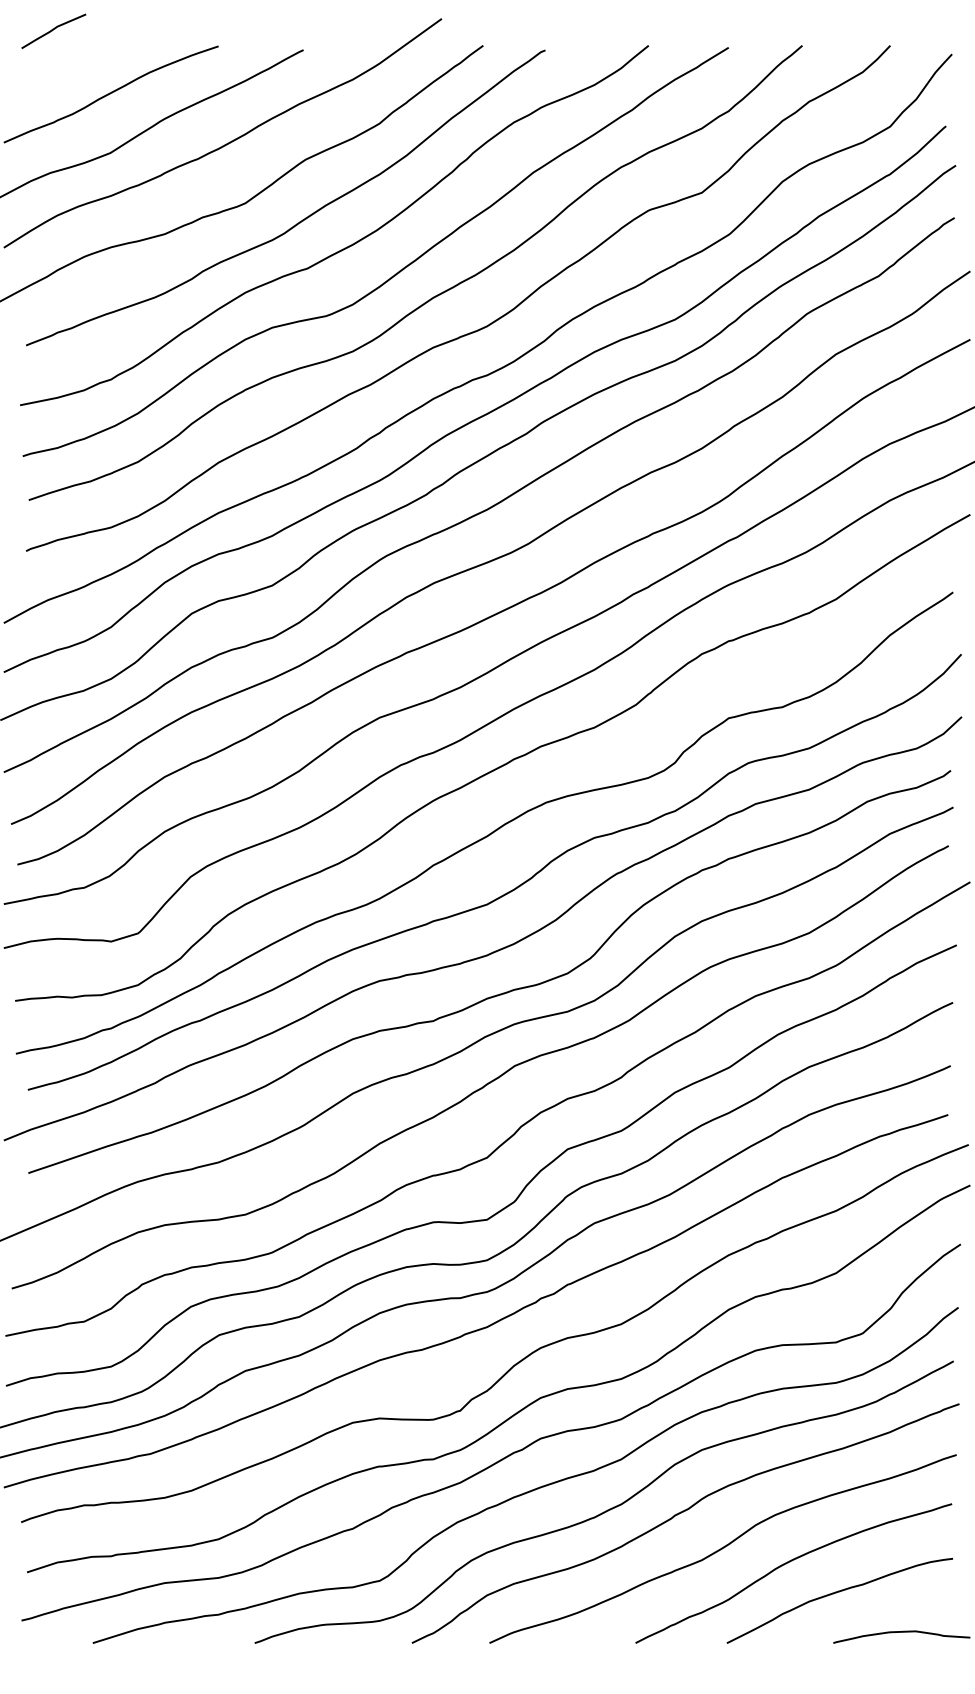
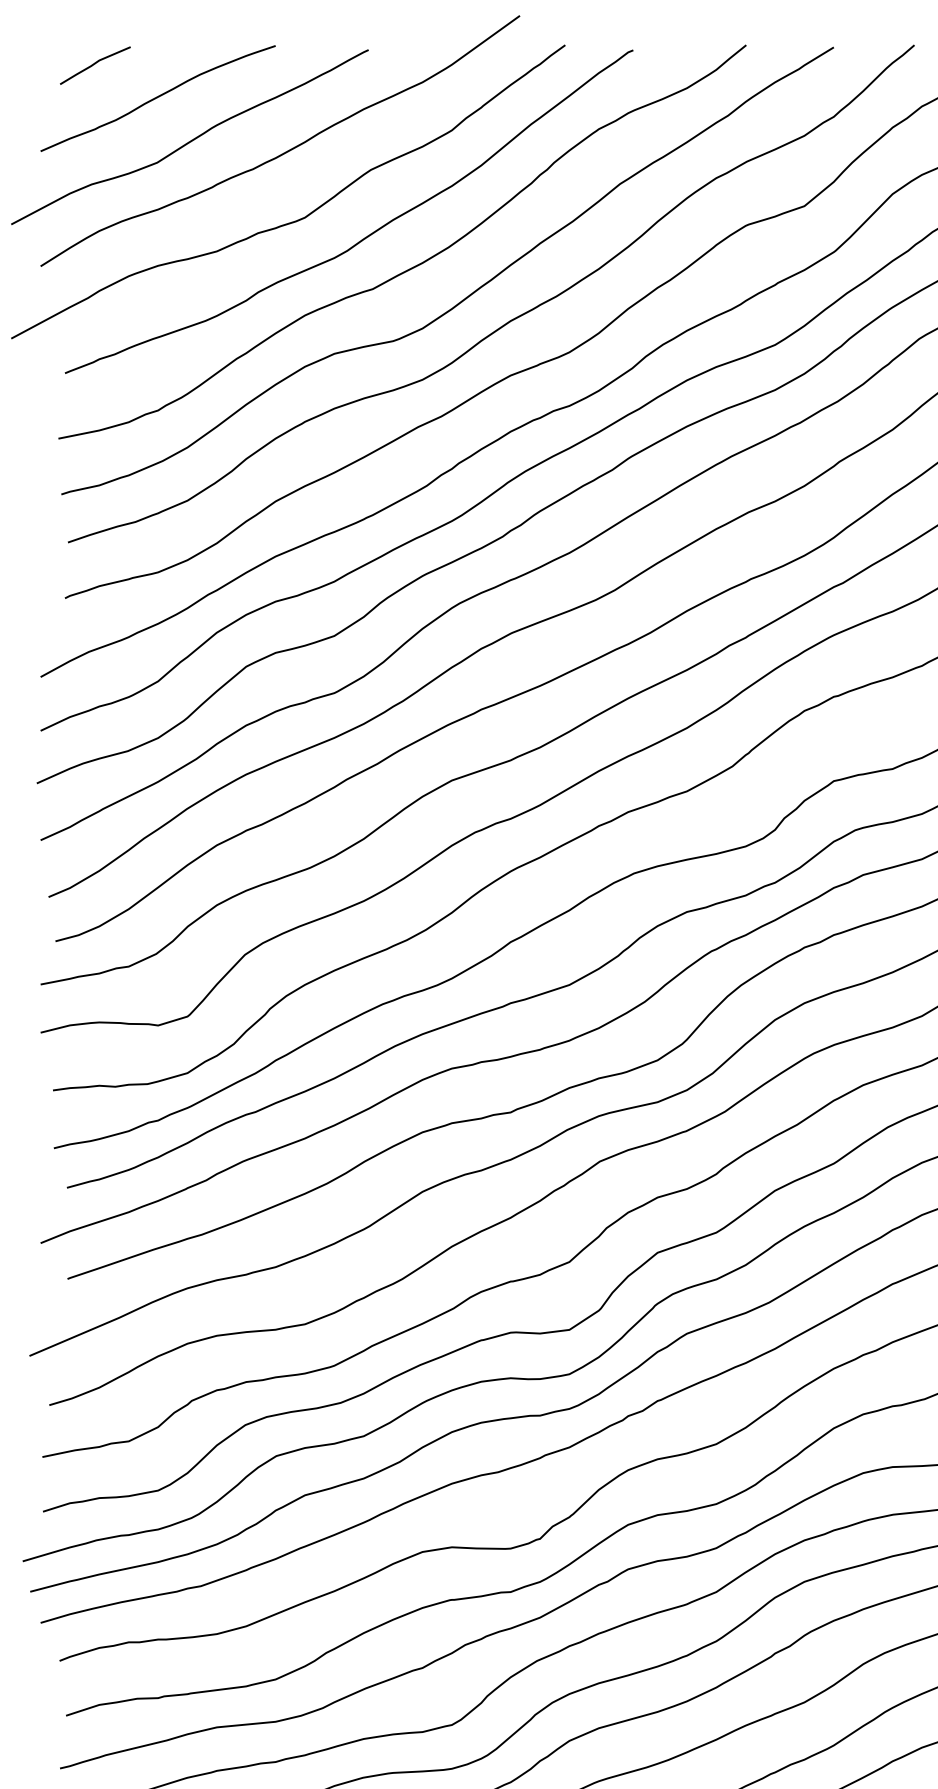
line: (53, 30) -> (95, 64), moved

